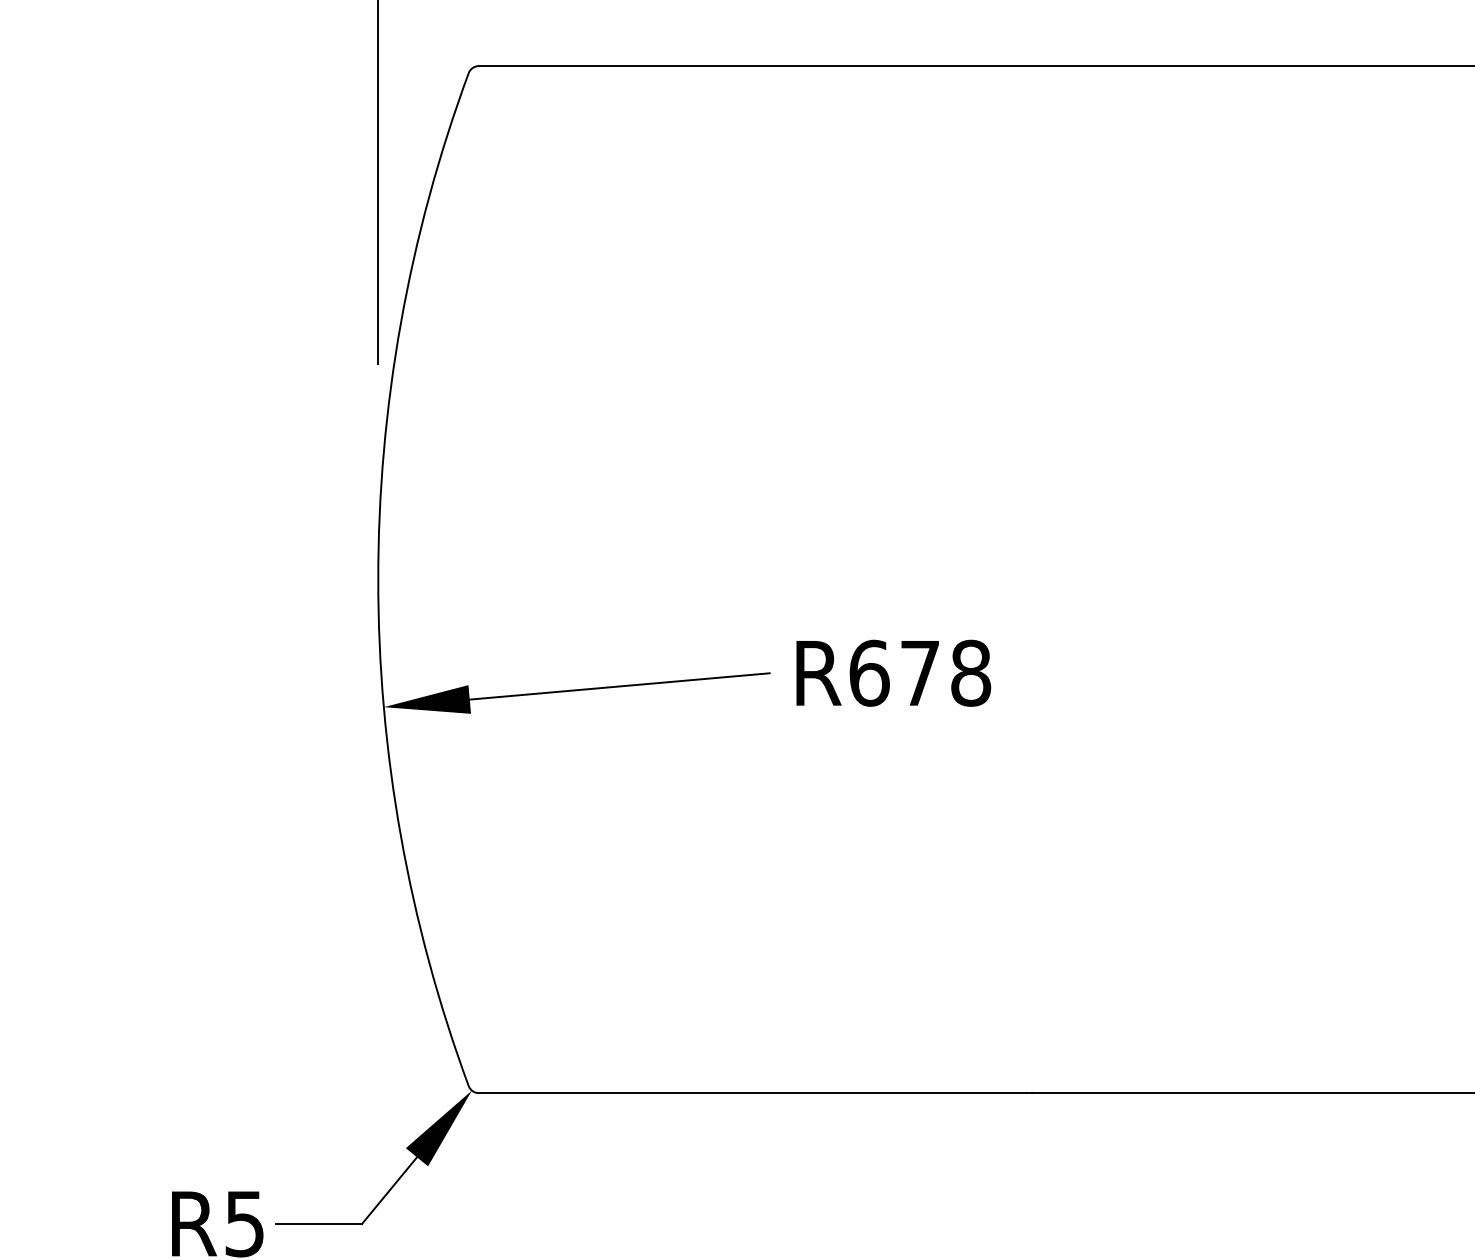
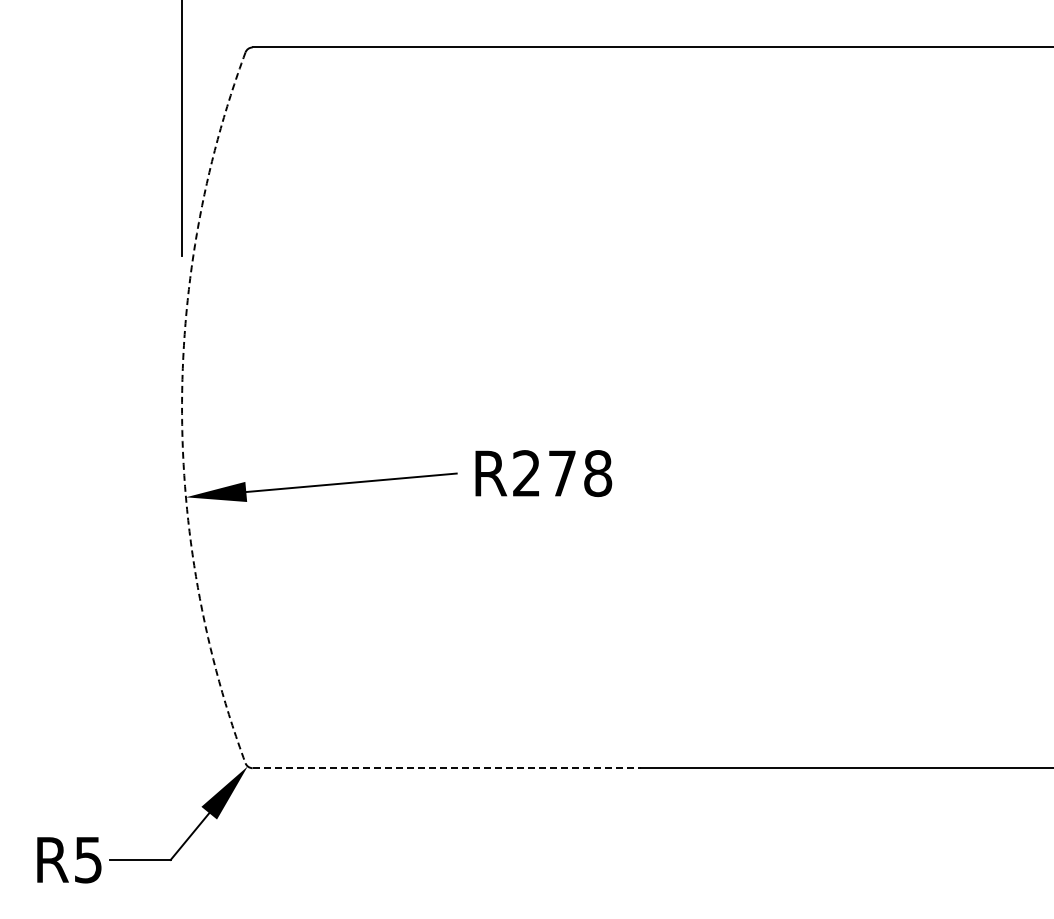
arc: (378, 579) -> (182, 407), solid -> dashed
text: (870, 673) -> (527, 473), R678 -> R278
line: (756, 1093) -> (447, 768), solid -> dashed

